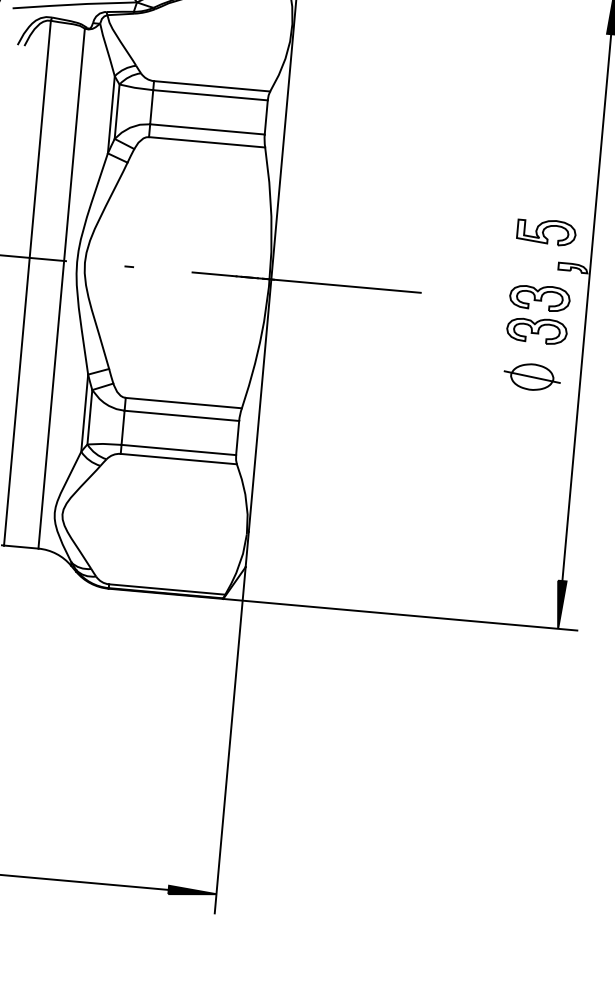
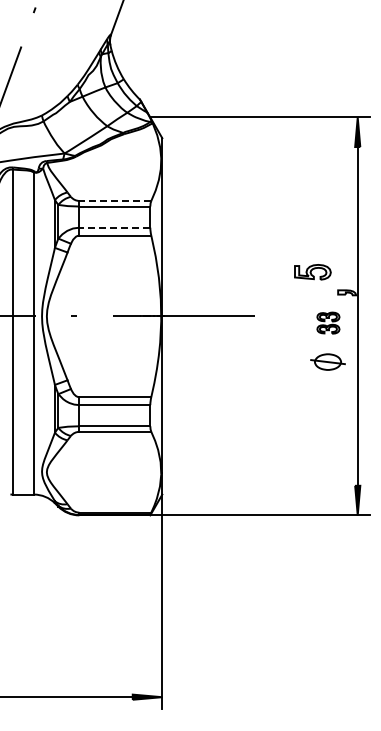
line: (212, 85) -> (115, 200), solid -> dashed
line: (206, 129) -> (114, 227), solid -> dashed
part: (545, 232) -> (312, 272), moved
part: (538, 313) -> (328, 322), size x0.6

